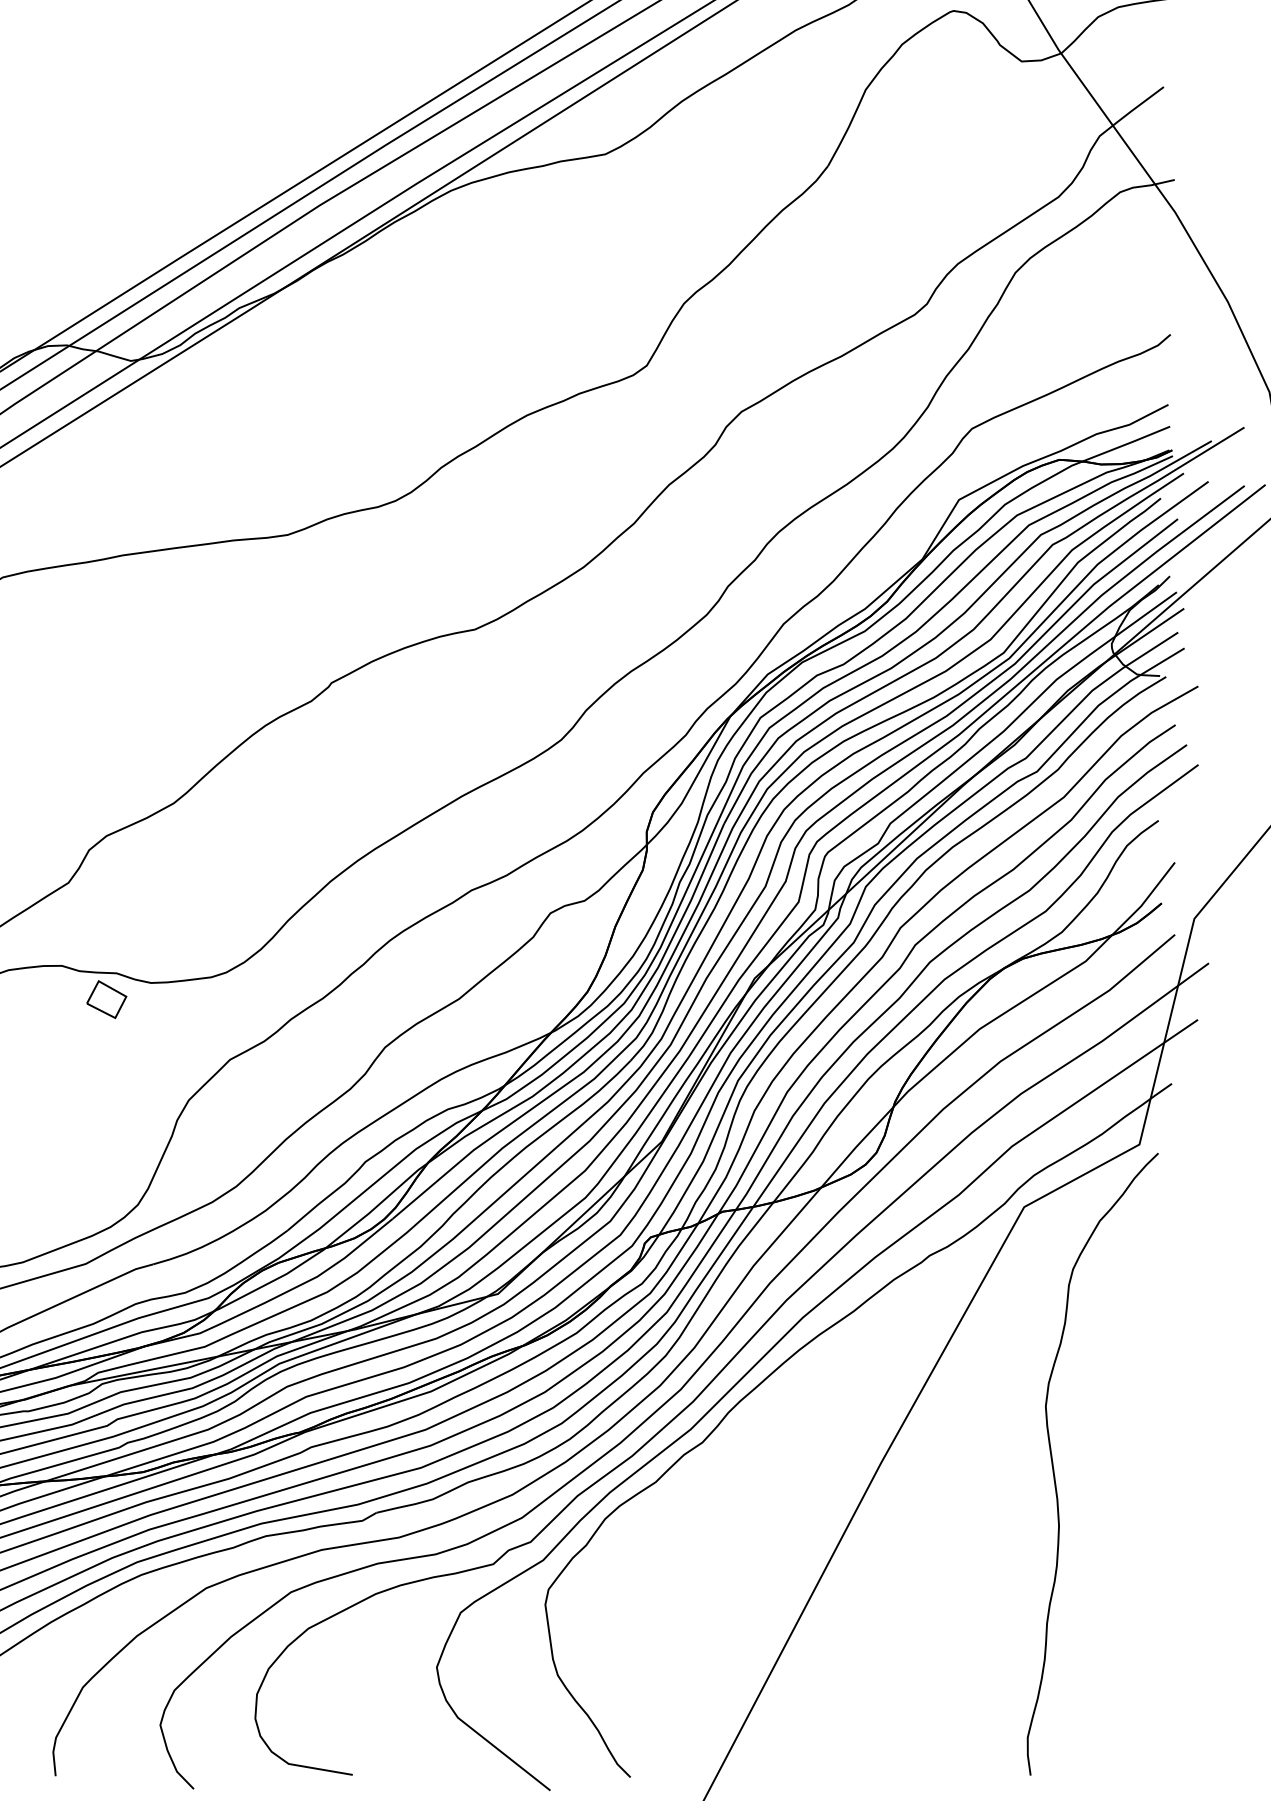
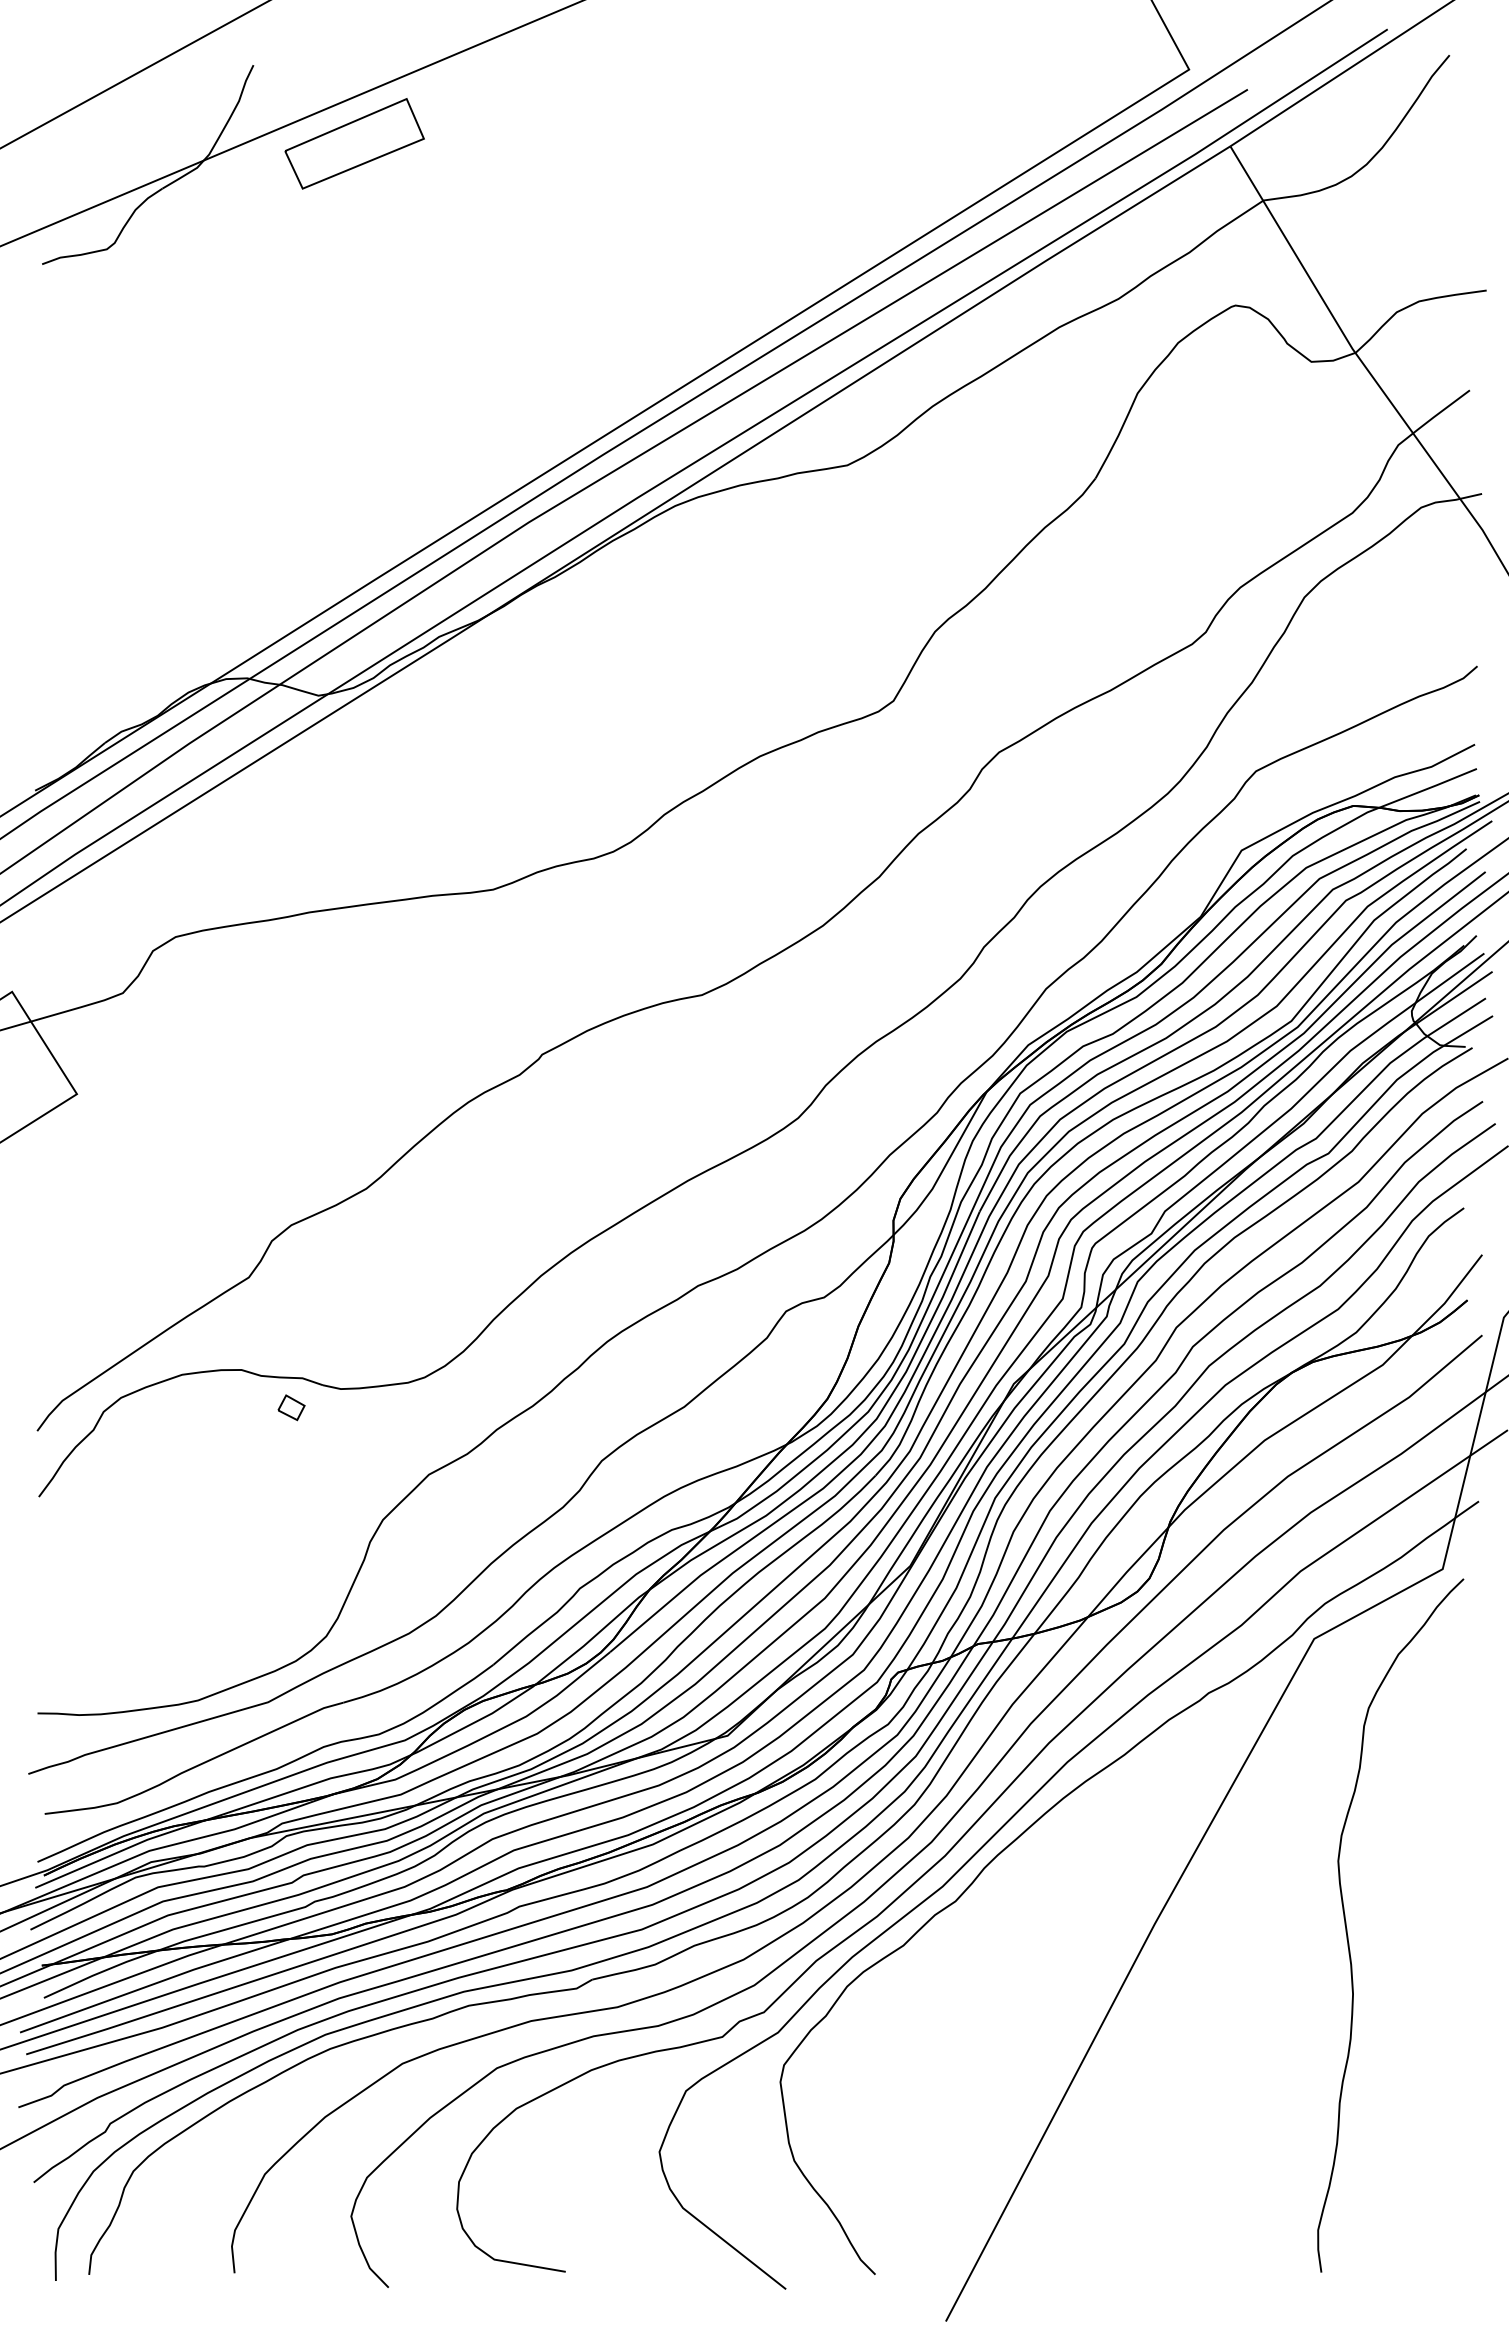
part: (106, 999) -> (291, 1407), size x0.6

